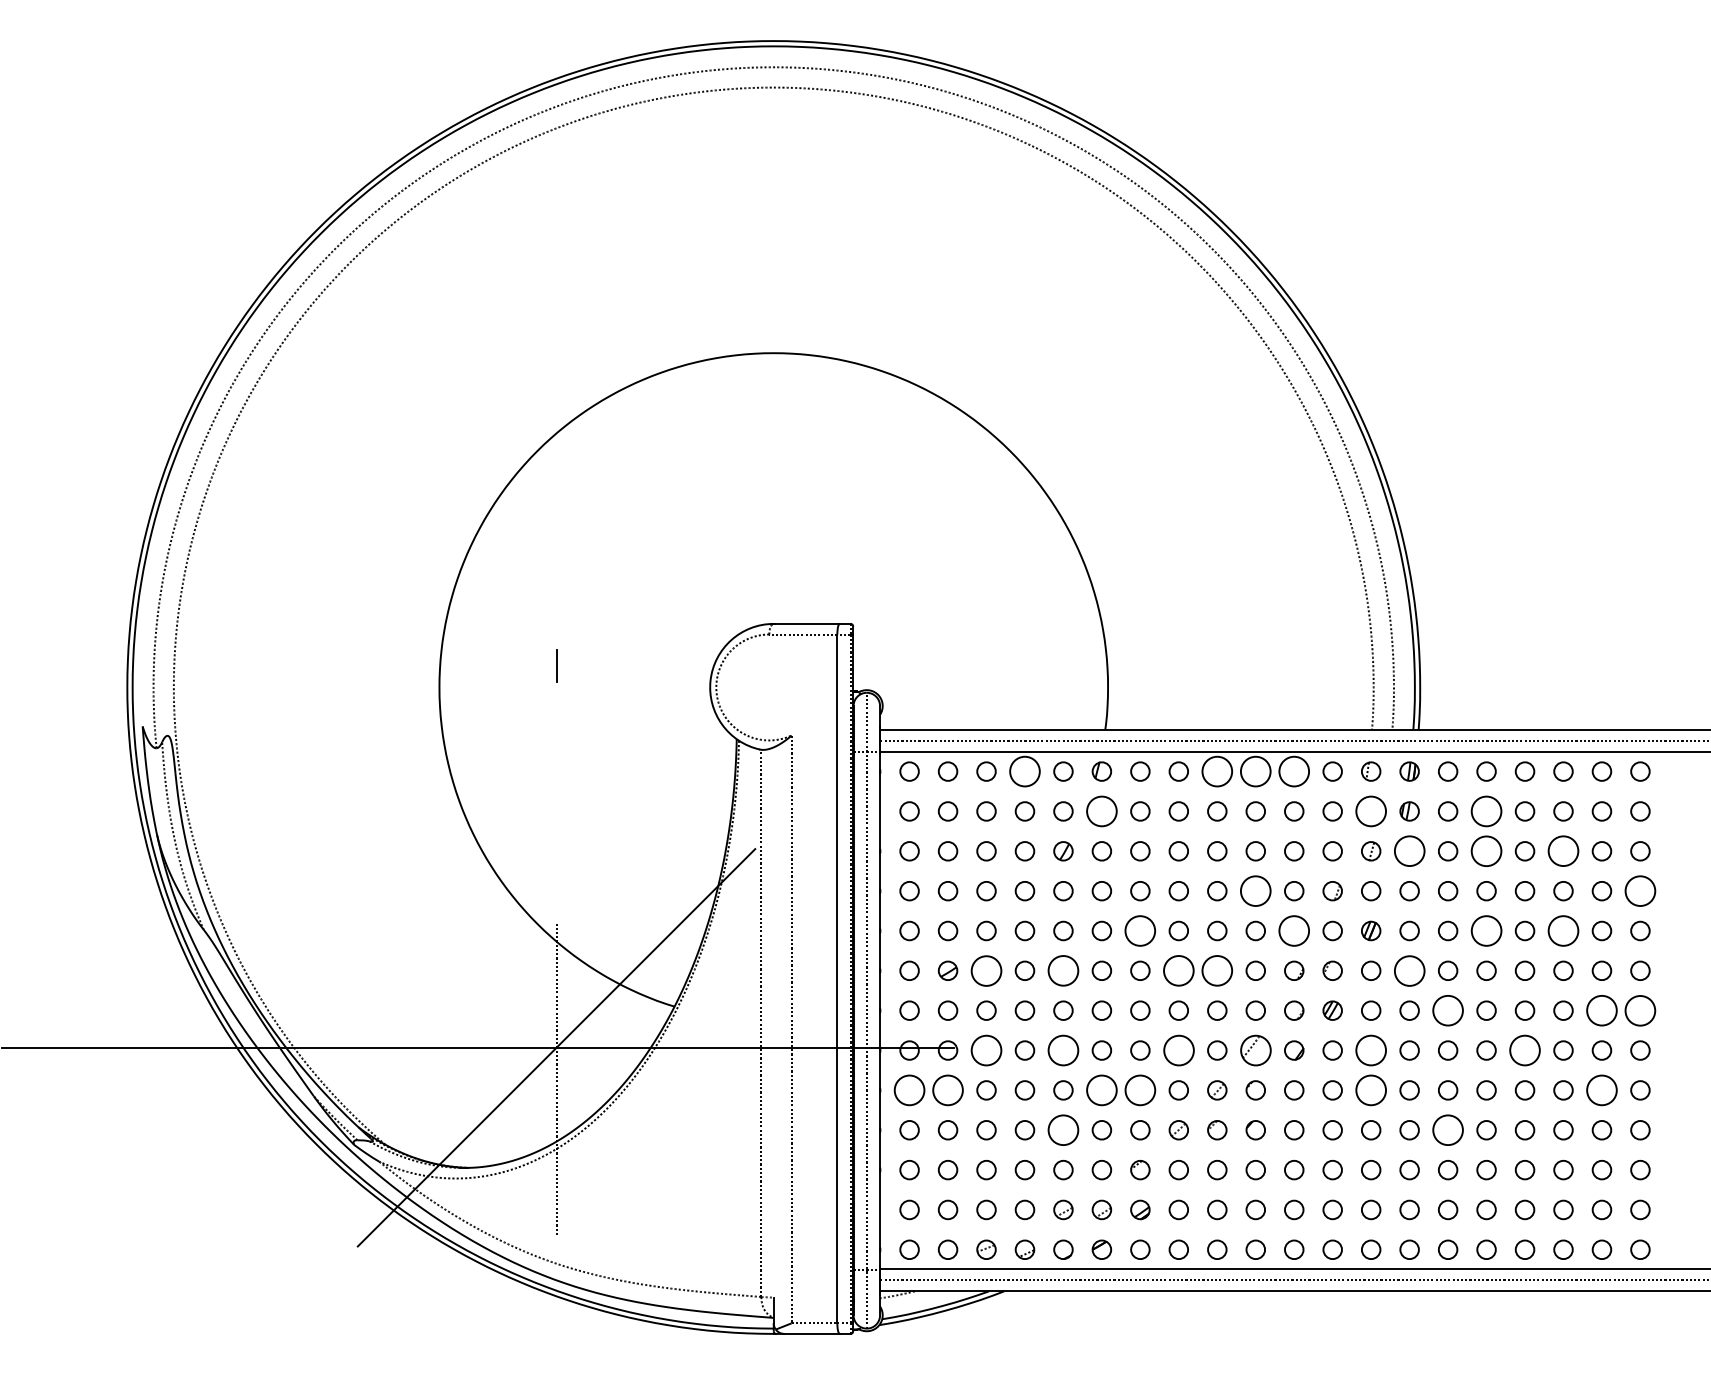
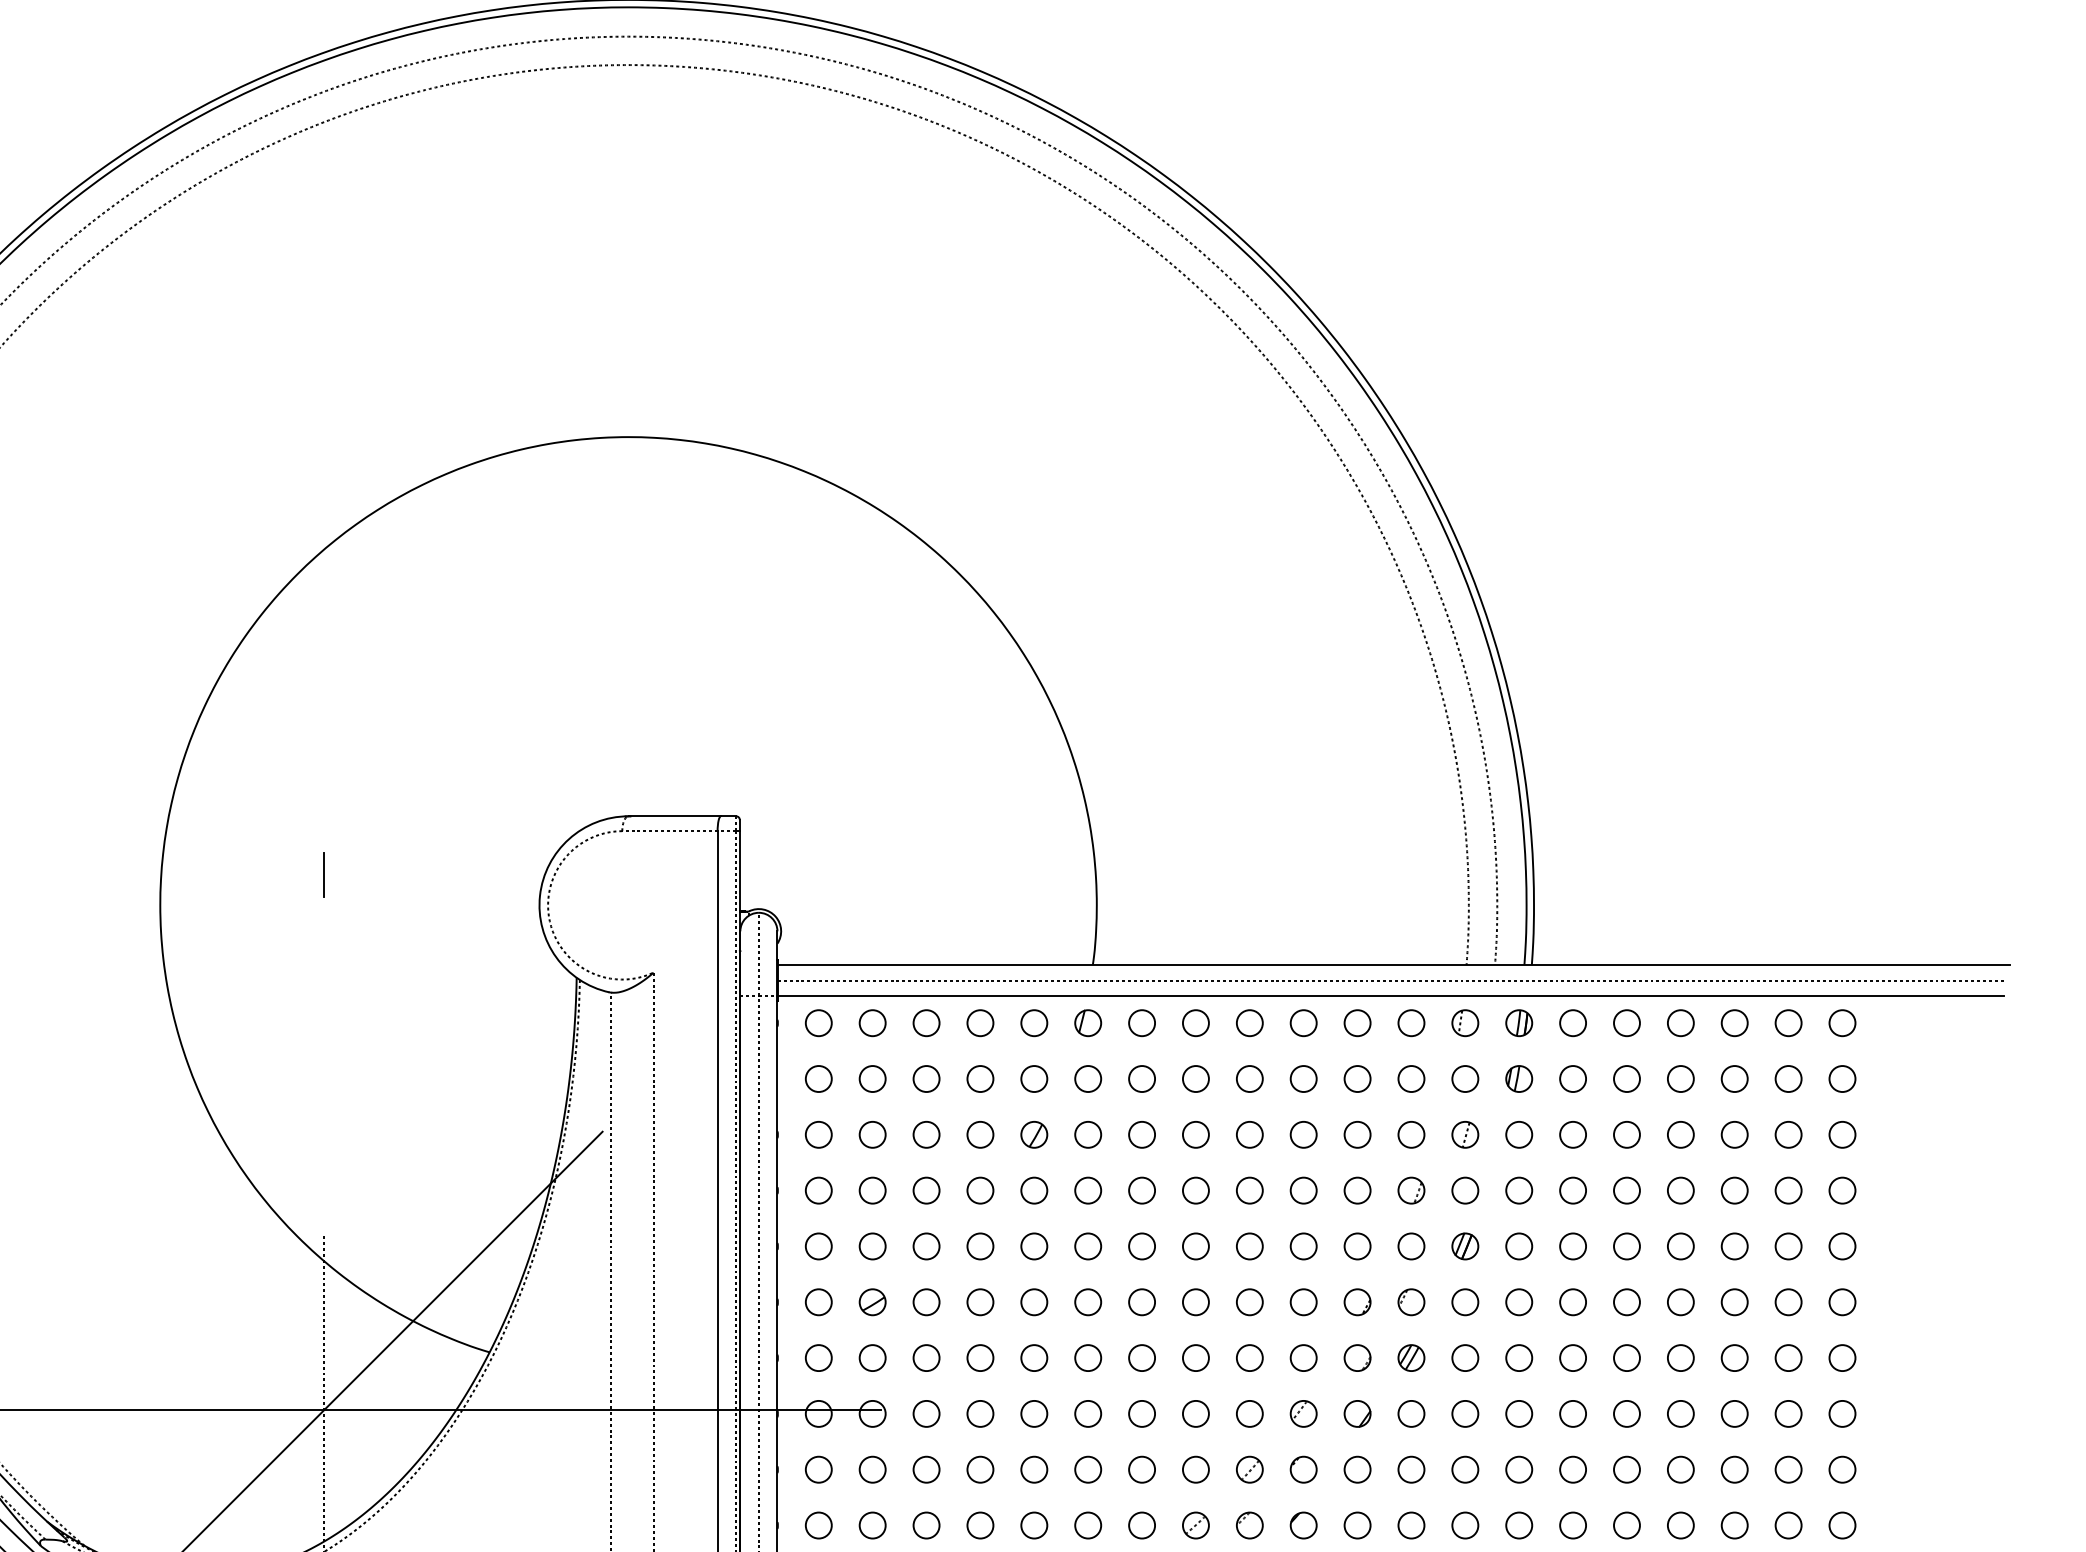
circle: (1024, 771) -> (979, 1023), size x0.62
circle: (1217, 771) -> (1250, 1023), size x0.62
circle: (1255, 771) -> (1303, 1023), size x0.62
circle: (1293, 771) -> (1356, 1023), size x0.62
circle: (1101, 811) -> (1087, 1079), size x0.62
circle: (1370, 811) -> (1464, 1079), size x0.62
circle: (1486, 811) -> (1626, 1079), size x0.62
circle: (1409, 851) -> (1519, 1135), size x0.62
circle: (1486, 851) -> (1626, 1135), size x0.62
circle: (1563, 851) -> (1734, 1135), size x0.62
circle: (1255, 890) -> (1303, 1189), size x0.62
circle: (1640, 890) -> (1842, 1189), size x0.62
circle: (1140, 930) -> (1142, 1245), size x0.62
circle: (1293, 930) -> (1356, 1245), size x0.62
circle: (1486, 930) -> (1626, 1245), size x0.62
circle: (1563, 930) -> (1734, 1245), size x0.62
circle: (986, 970) -> (926, 1301), size x0.62
circle: (1063, 970) -> (1034, 1301), size x0.62
circle: (1178, 970) -> (1195, 1301), size x0.62
circle: (1217, 970) -> (1250, 1301), size x0.62
circle: (1409, 970) -> (1519, 1301), size x0.62
circle: (1447, 1010) -> (1572, 1357), size x0.62
circle: (1601, 1010) -> (1787, 1357), size x0.62
circle: (1640, 1010) -> (1842, 1357), size x0.62
circle: (986, 1050) -> (926, 1413), size x0.62
circle: (1063, 1050) -> (1034, 1413), size x0.62
circle: (1178, 1050) -> (1195, 1413), size x0.62
part: (1255, 1050) -> (1303, 1413), size x0.62
circle: (1370, 1050) -> (1464, 1413), size x0.62
circle: (1524, 1050) -> (1680, 1413), size x0.62
circle: (909, 1090) -> (818, 1469), size x0.62
circle: (947, 1090) -> (871, 1469), size x0.62
circle: (1101, 1090) -> (1087, 1469), size x0.62
circle: (1140, 1090) -> (1142, 1469), size x0.62
circle: (1370, 1090) -> (1464, 1469), size x0.62
circle: (1601, 1090) -> (1787, 1469), size x0.62
circle: (1063, 1129) -> (1034, 1524), size x0.62
circle: (1447, 1129) -> (1572, 1524), size x0.62

